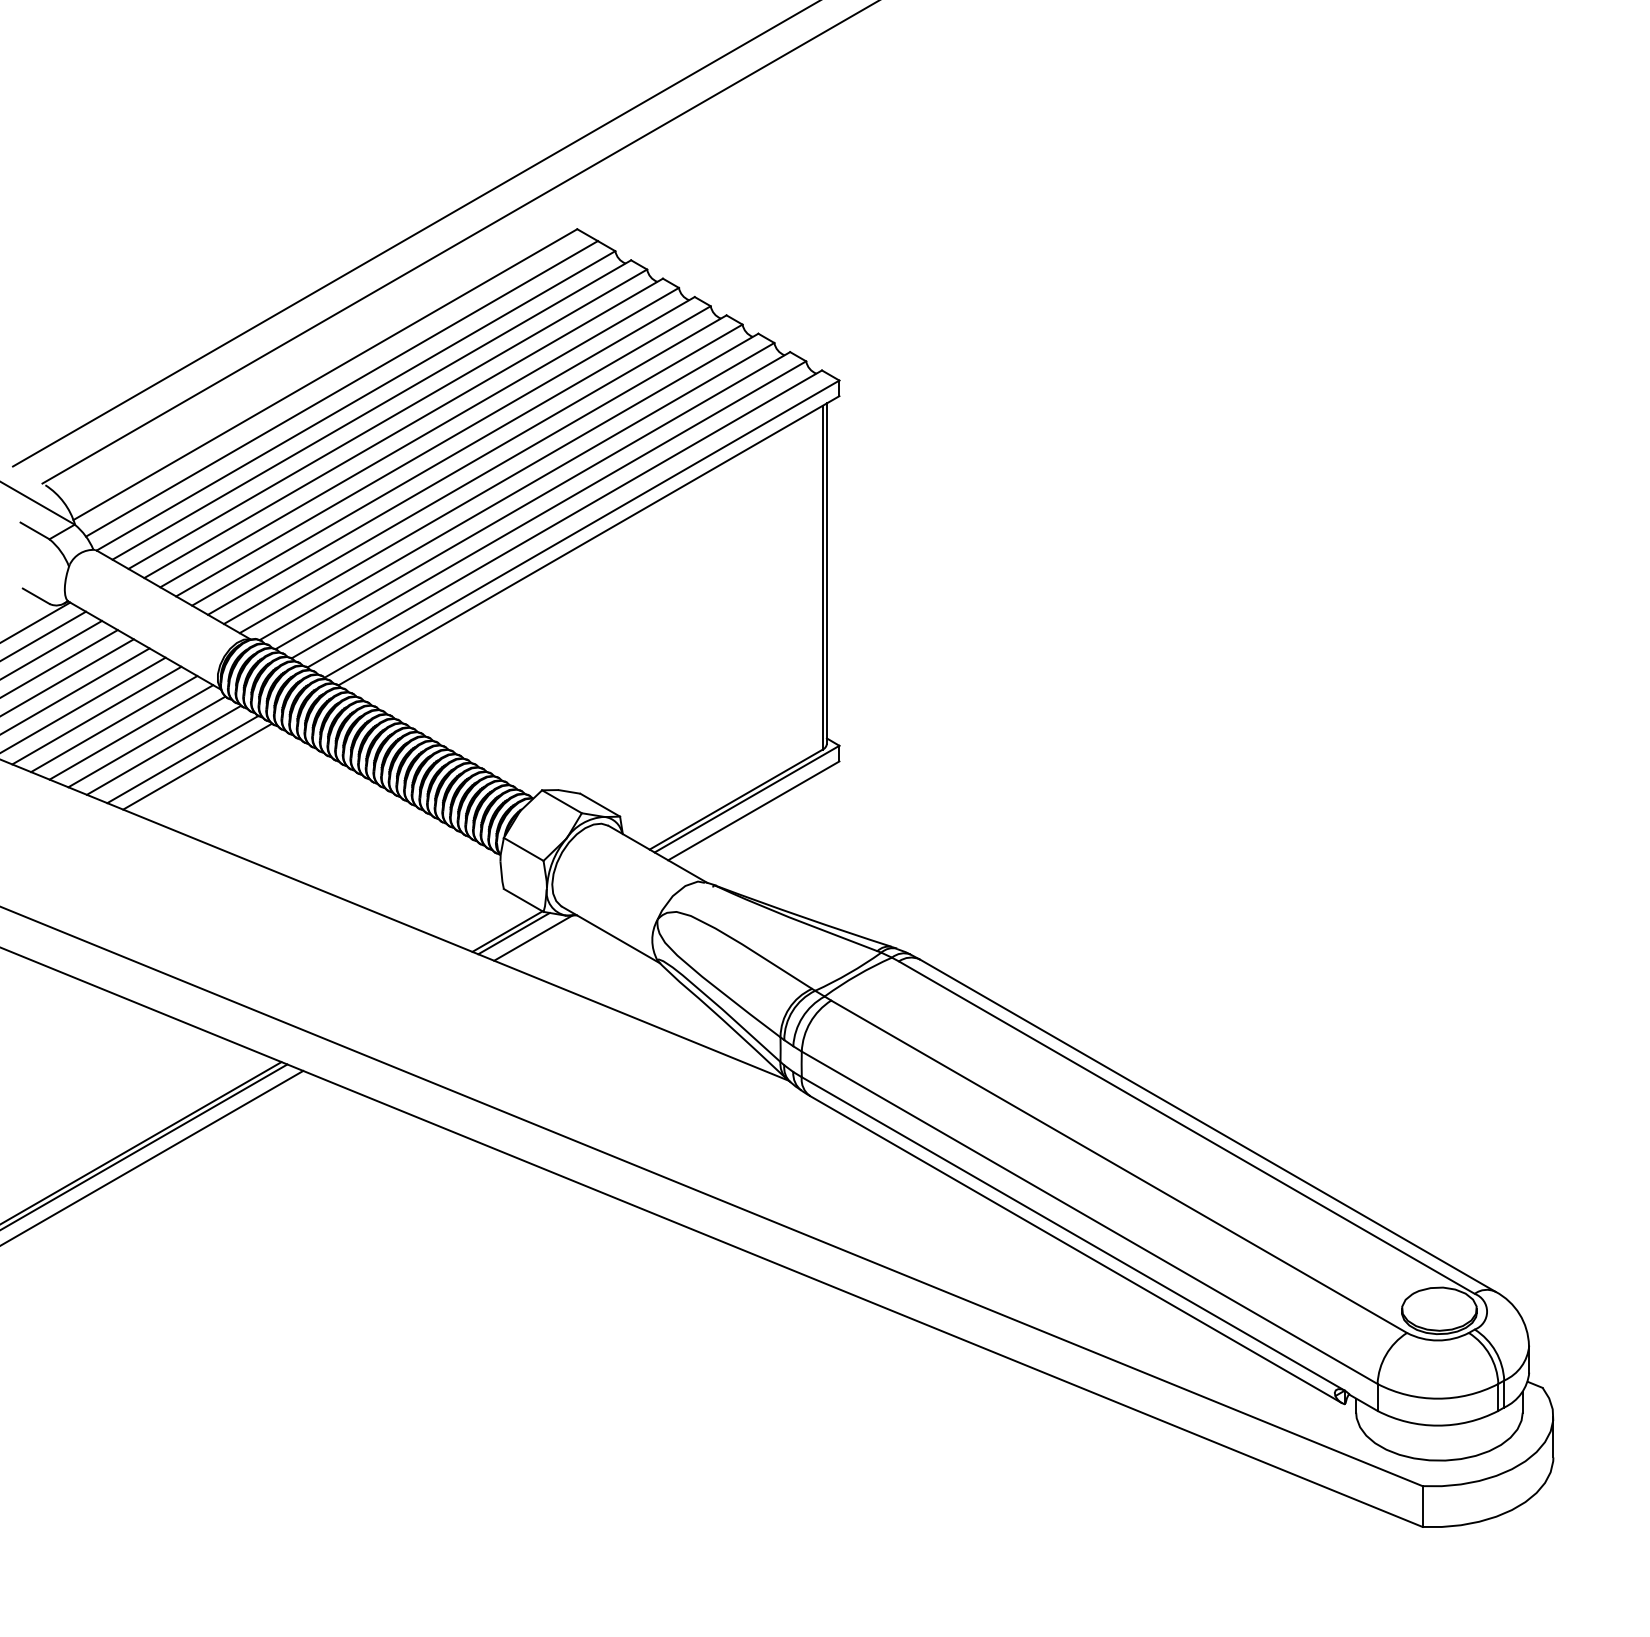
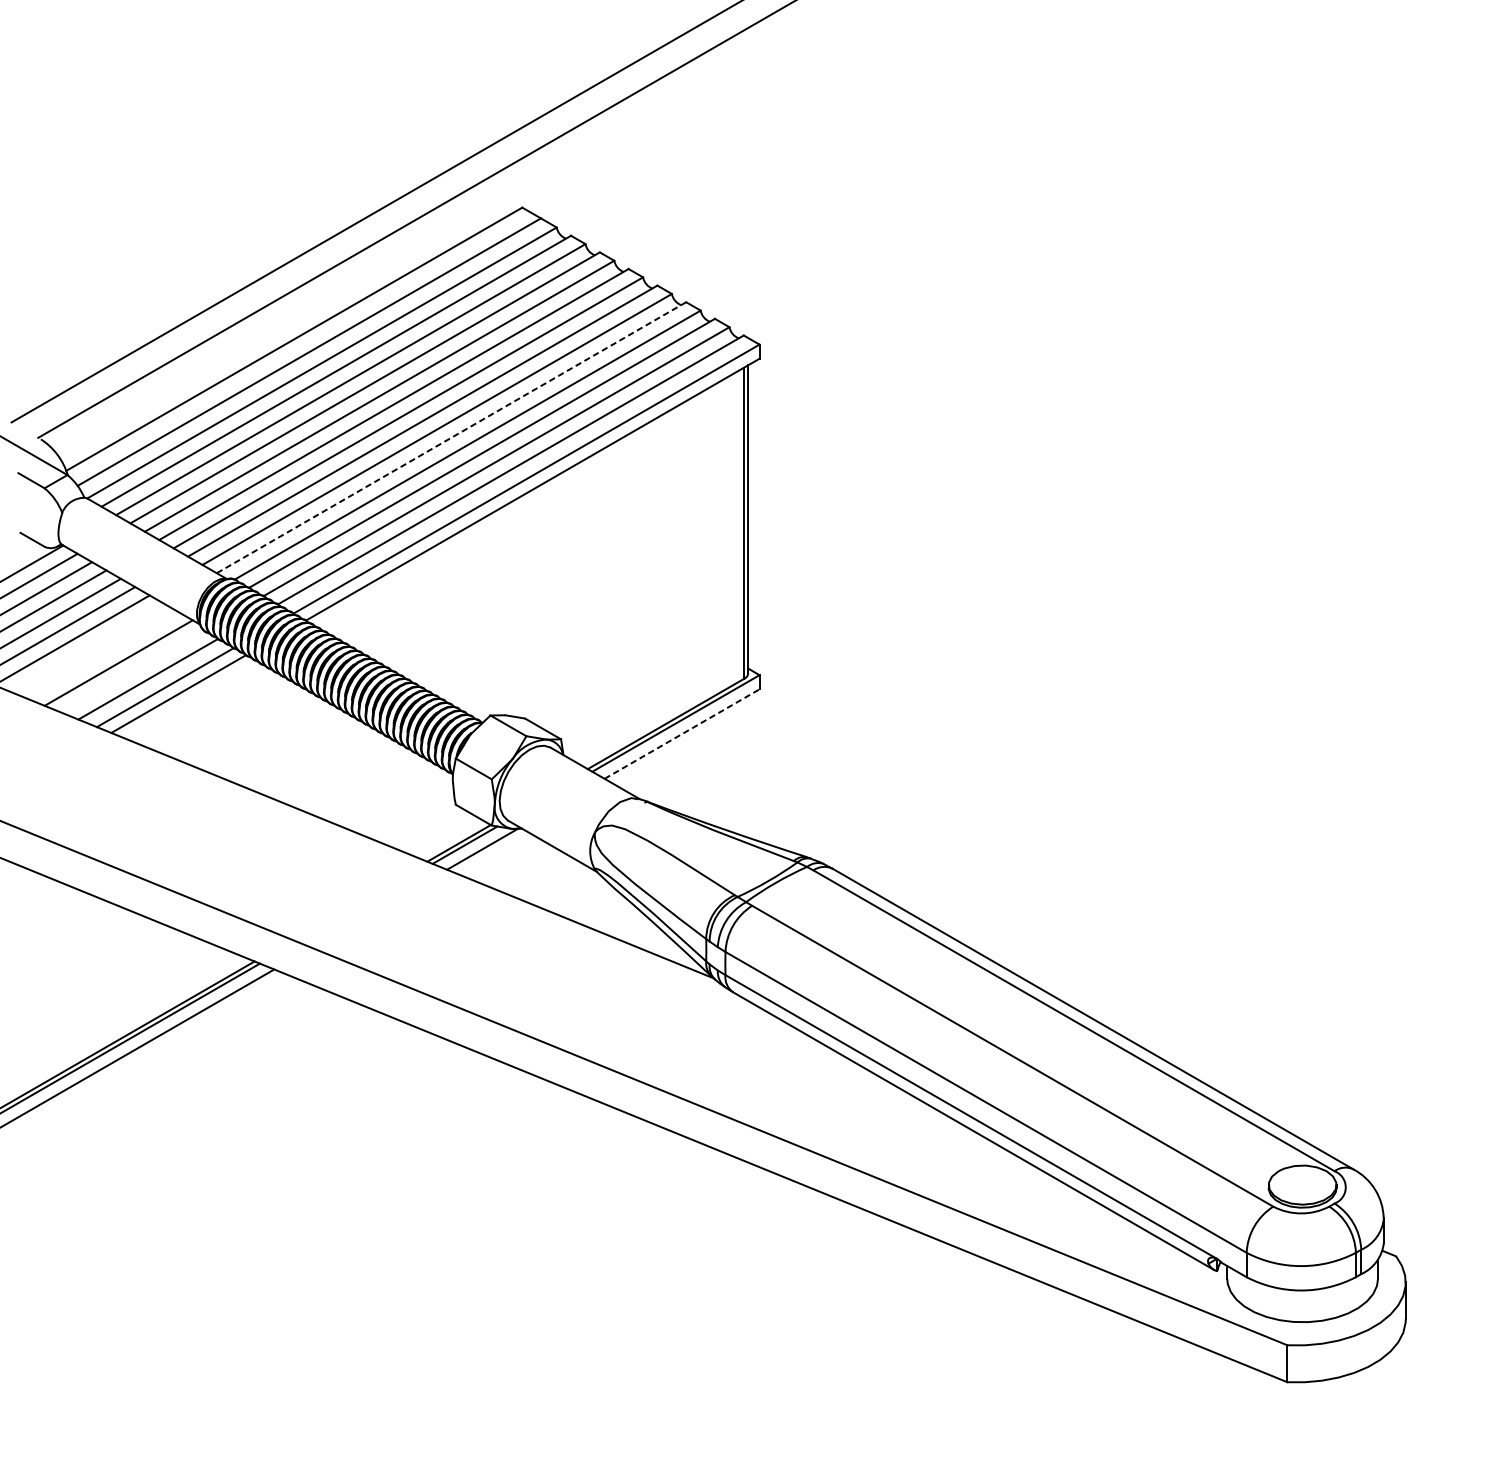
line: (498, 483) -> (450, 437), solid -> dashed
line: (96, 715) -> (87, 647), removed
line: (114, 724) -> (103, 655), removed
line: (146, 741) -> (132, 671), removed
line: (753, 810) -> (681, 733), solid -> dashed

